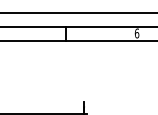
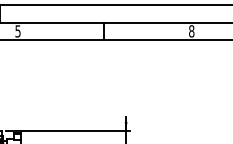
text: (136, 33) -> (191, 31), 6 -> 8

